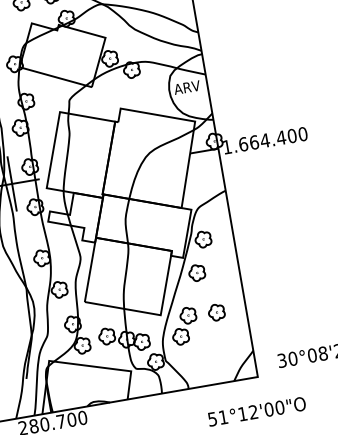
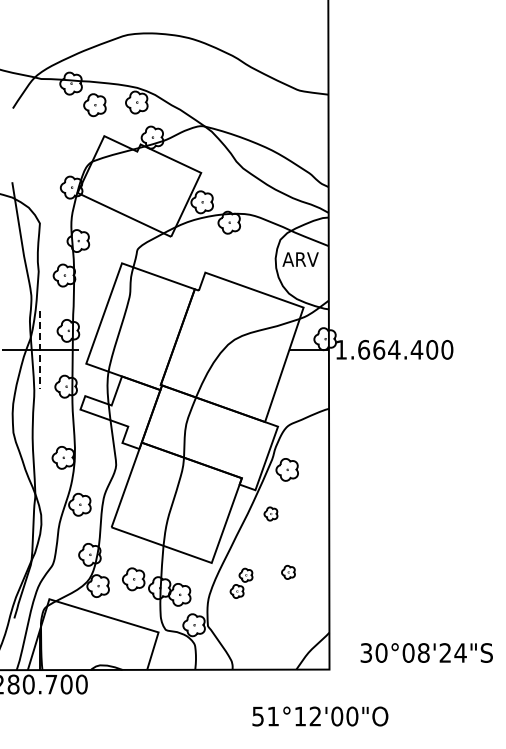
line: (12, 183) -> (40, 349), solid -> dashed
part: (196, 272) -> (270, 513), size x0.6
part: (216, 312) -> (288, 572), size x0.6
part: (184, 326) -> (241, 583), size x0.6

